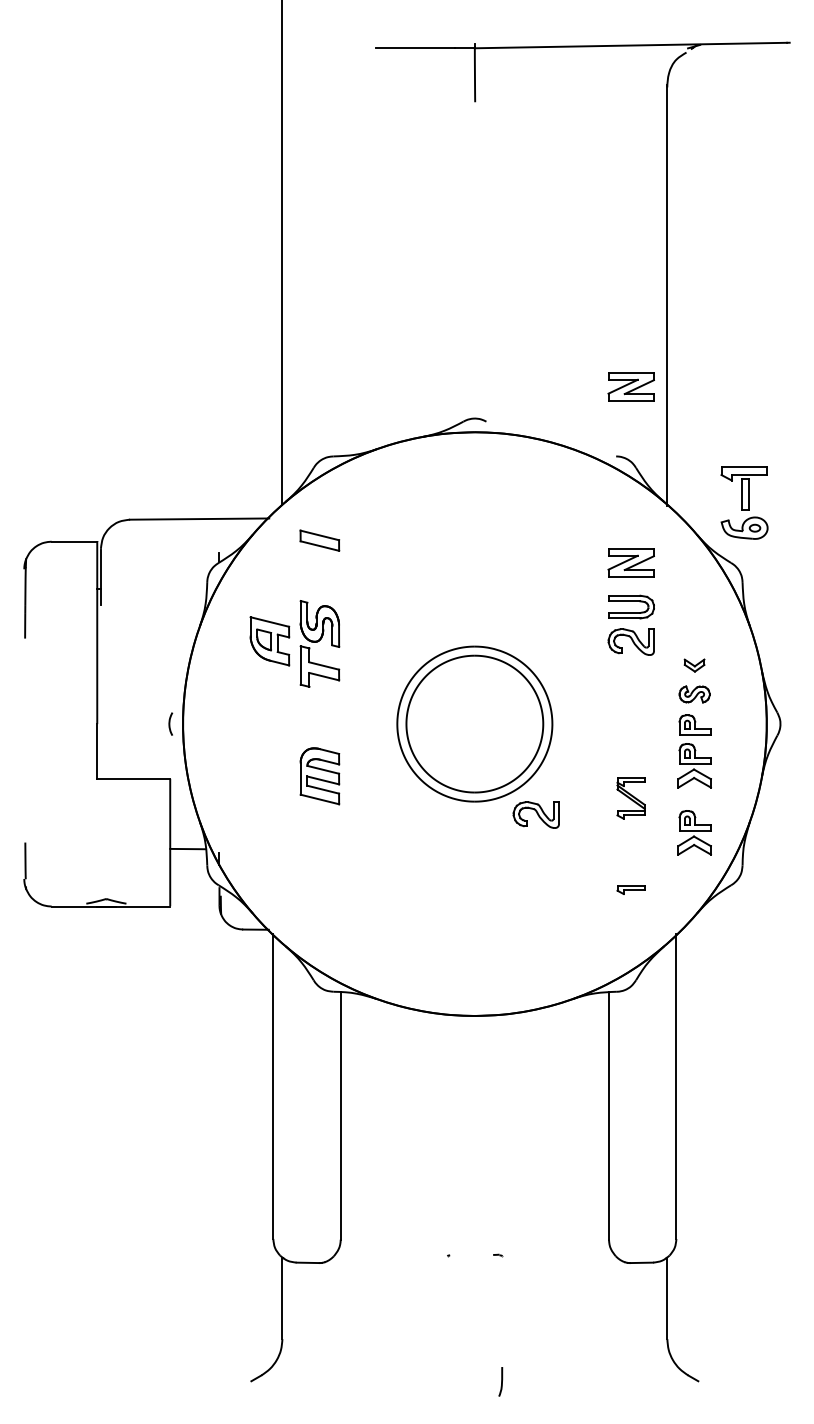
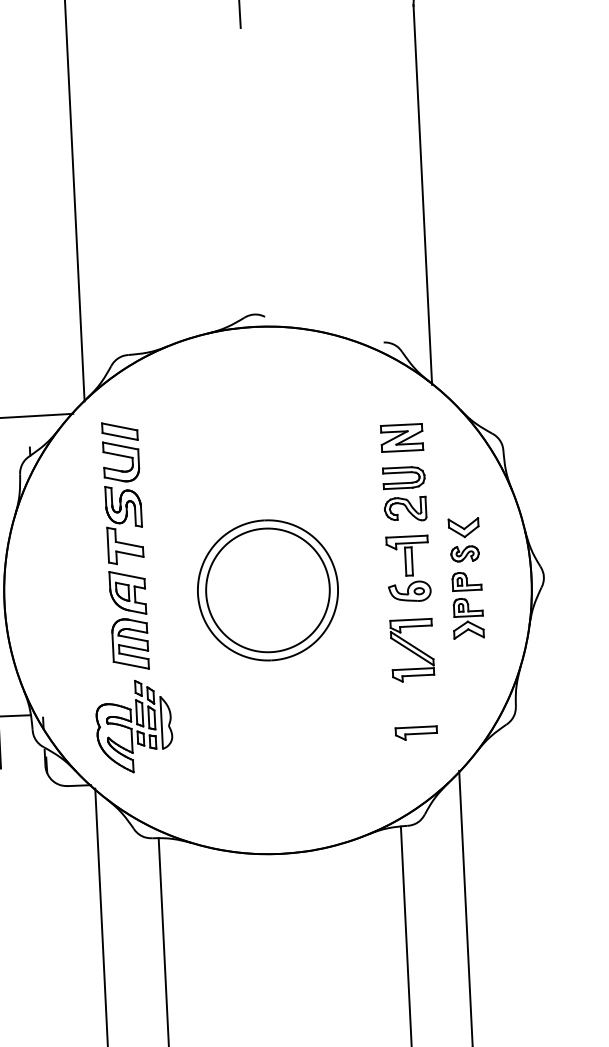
part: (630, 386) -> (393, 278), removed
part: (744, 502) -> (408, 568), moved
part: (319, 573) -> (121, 461), added
part: (269, 641) -> (127, 593), moved
part: (694, 665) -> (463, 527), size x1.67
part: (630, 798) -> (411, 650), size x1.67
part: (535, 814) -> (326, 669), removed
part: (694, 832) -> (471, 678), removed
part: (319, 867) -> (134, 726), added
part: (630, 889) -> (415, 732), size x1.67

